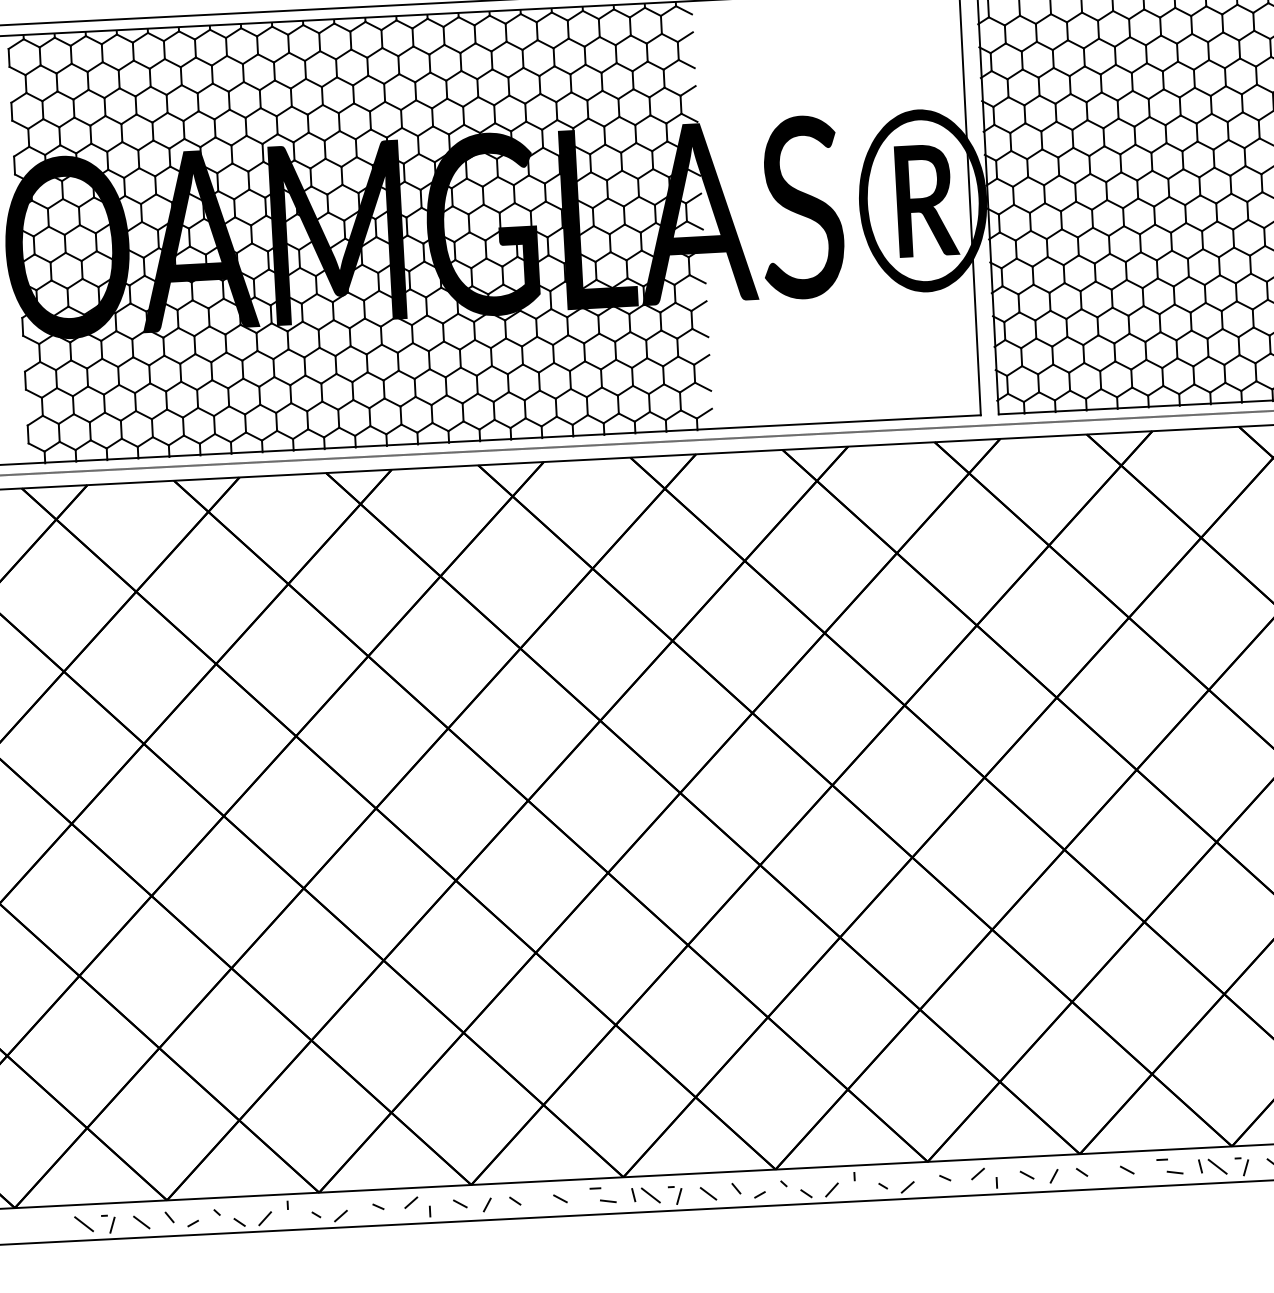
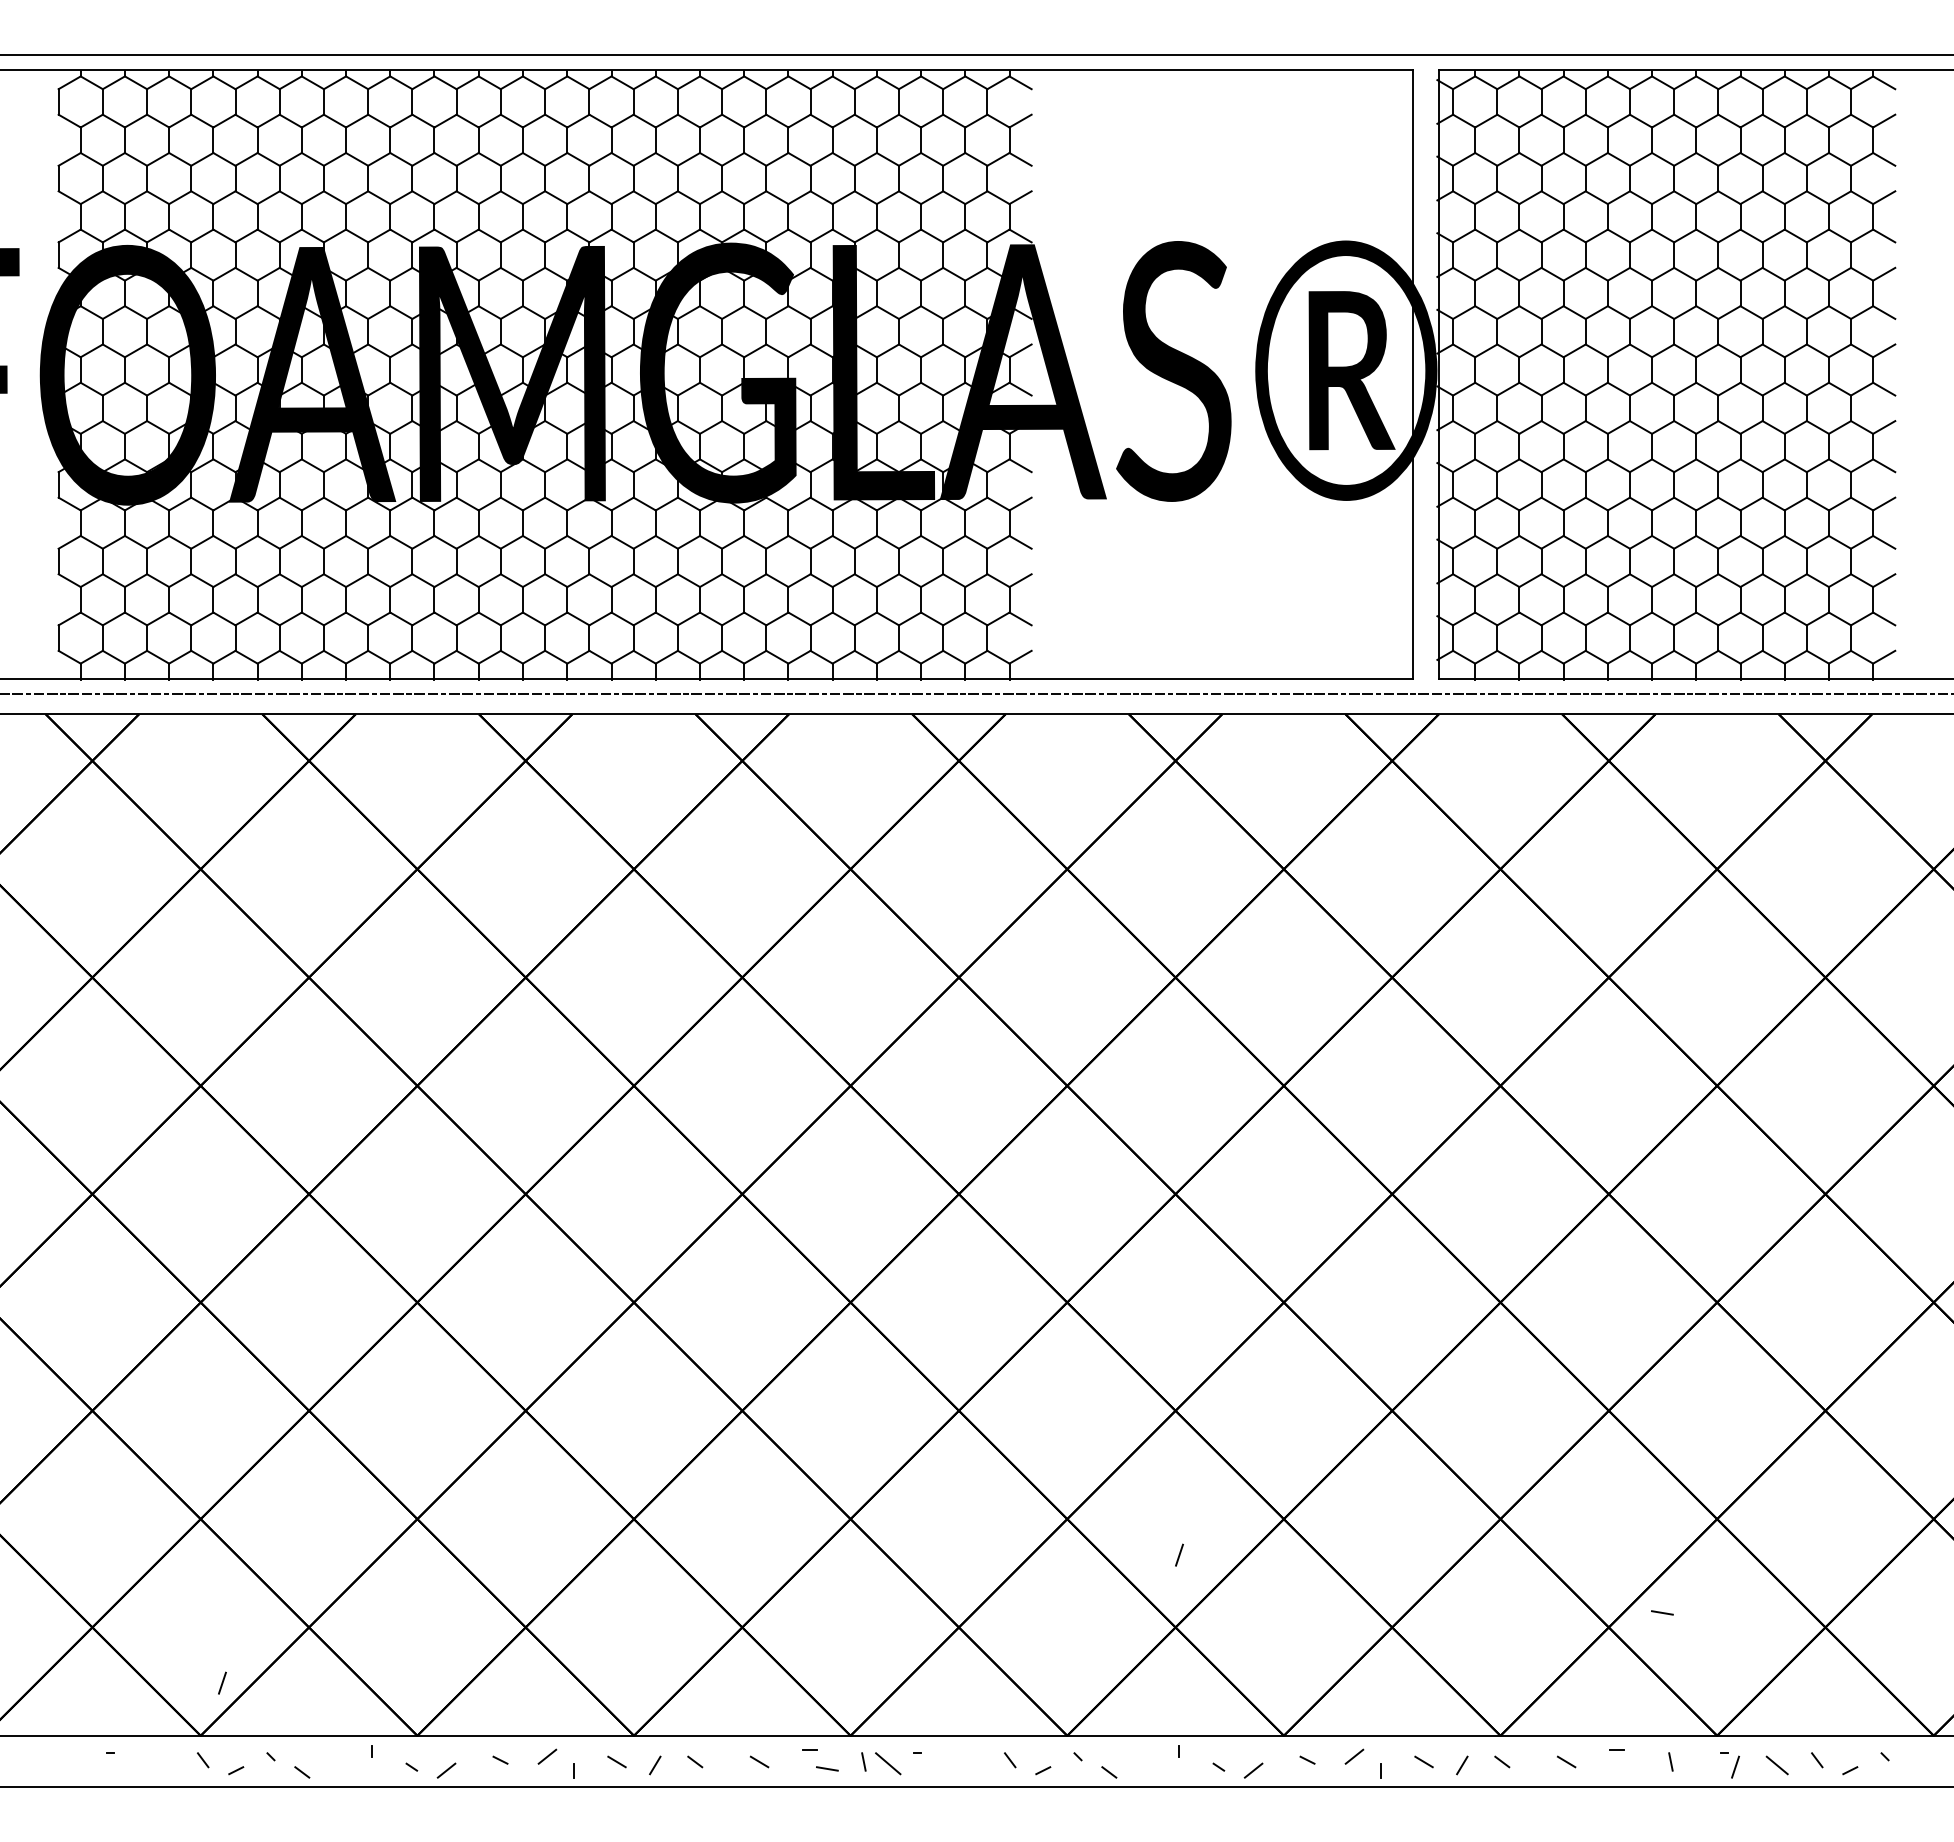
line: (1217, 1166) -> (1695, 1763), removed
line: (1175, 1172) -> (1662, 1612), moved
line: (831, 1189) -> (1145, 1768), removed
line: (708, 1193) -> (969, 1765), removed
line: (679, 1196) -> (1179, 1554), moved
line: (264, 1218) -> (338, 1768), removed
line: (141, 1222) -> (162, 1765), removed
line: (84, 1224) -> (81, 1763), removed
line: (112, 1224) -> (222, 1682), moved

